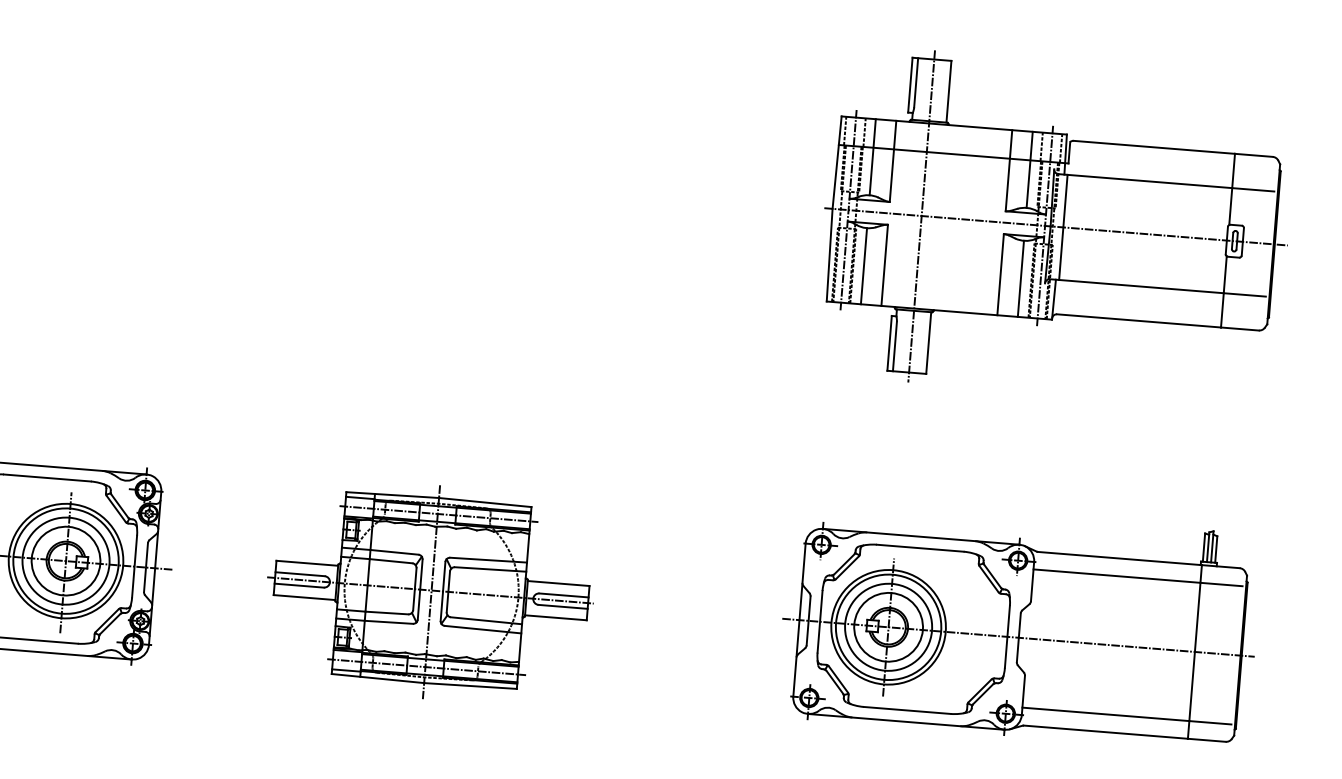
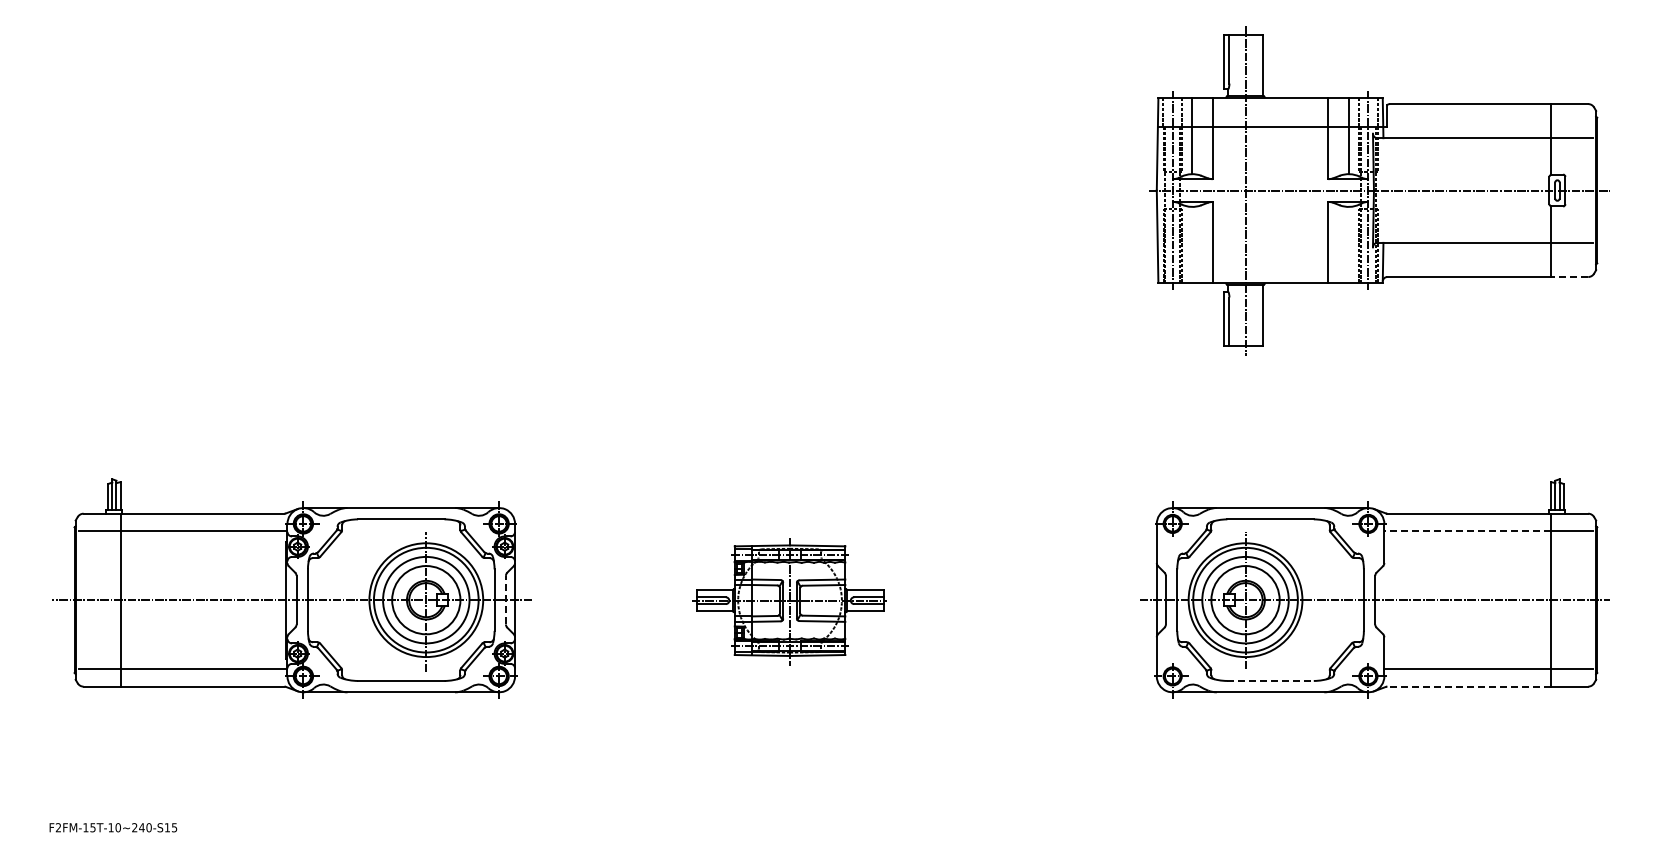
line: (1063, 227) -> (1386, 190), removed
line: (864, 265) -> (1192, 244), removed
line: (1020, 278) -> (1348, 244), removed
line: (1239, 329) -> (1569, 277), solid -> dashed
line: (145, 566) -> (505, 599), solid -> dashed
line: (1116, 576) -> (1466, 531), solid -> dashed
part: (430, 591) -> (789, 601), size x0.6
line: (908, 710) -> (1271, 680), solid -> dashed
line: (1106, 732) -> (1469, 686), solid -> dashed

